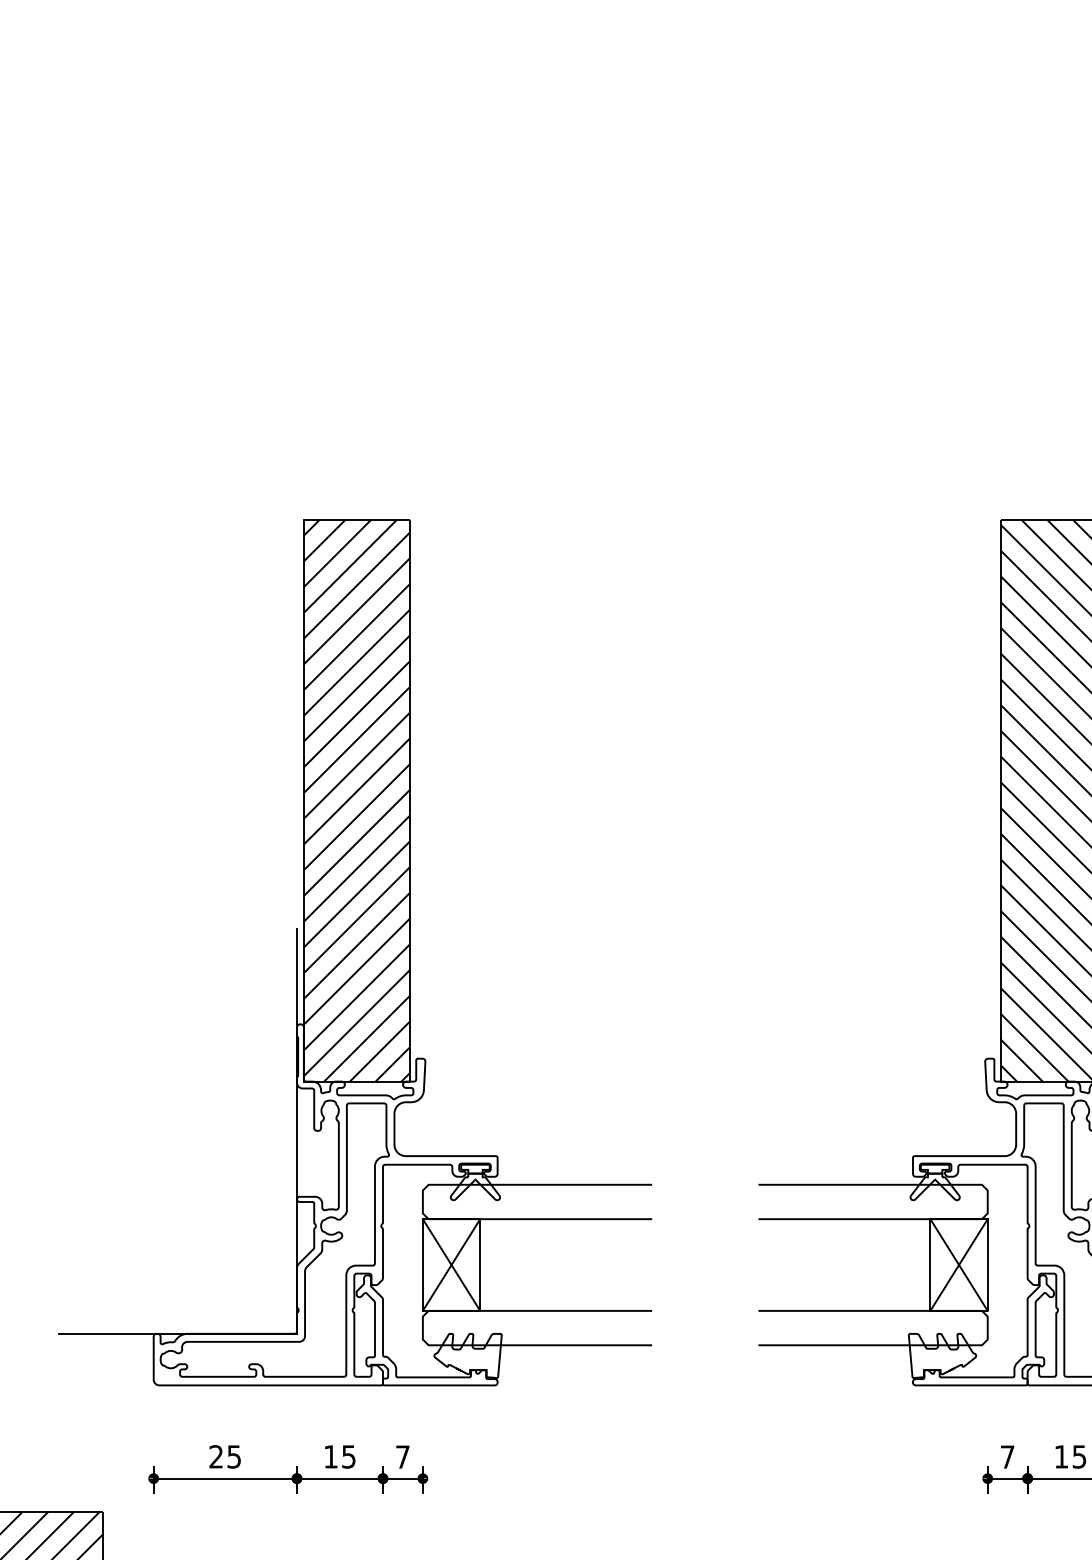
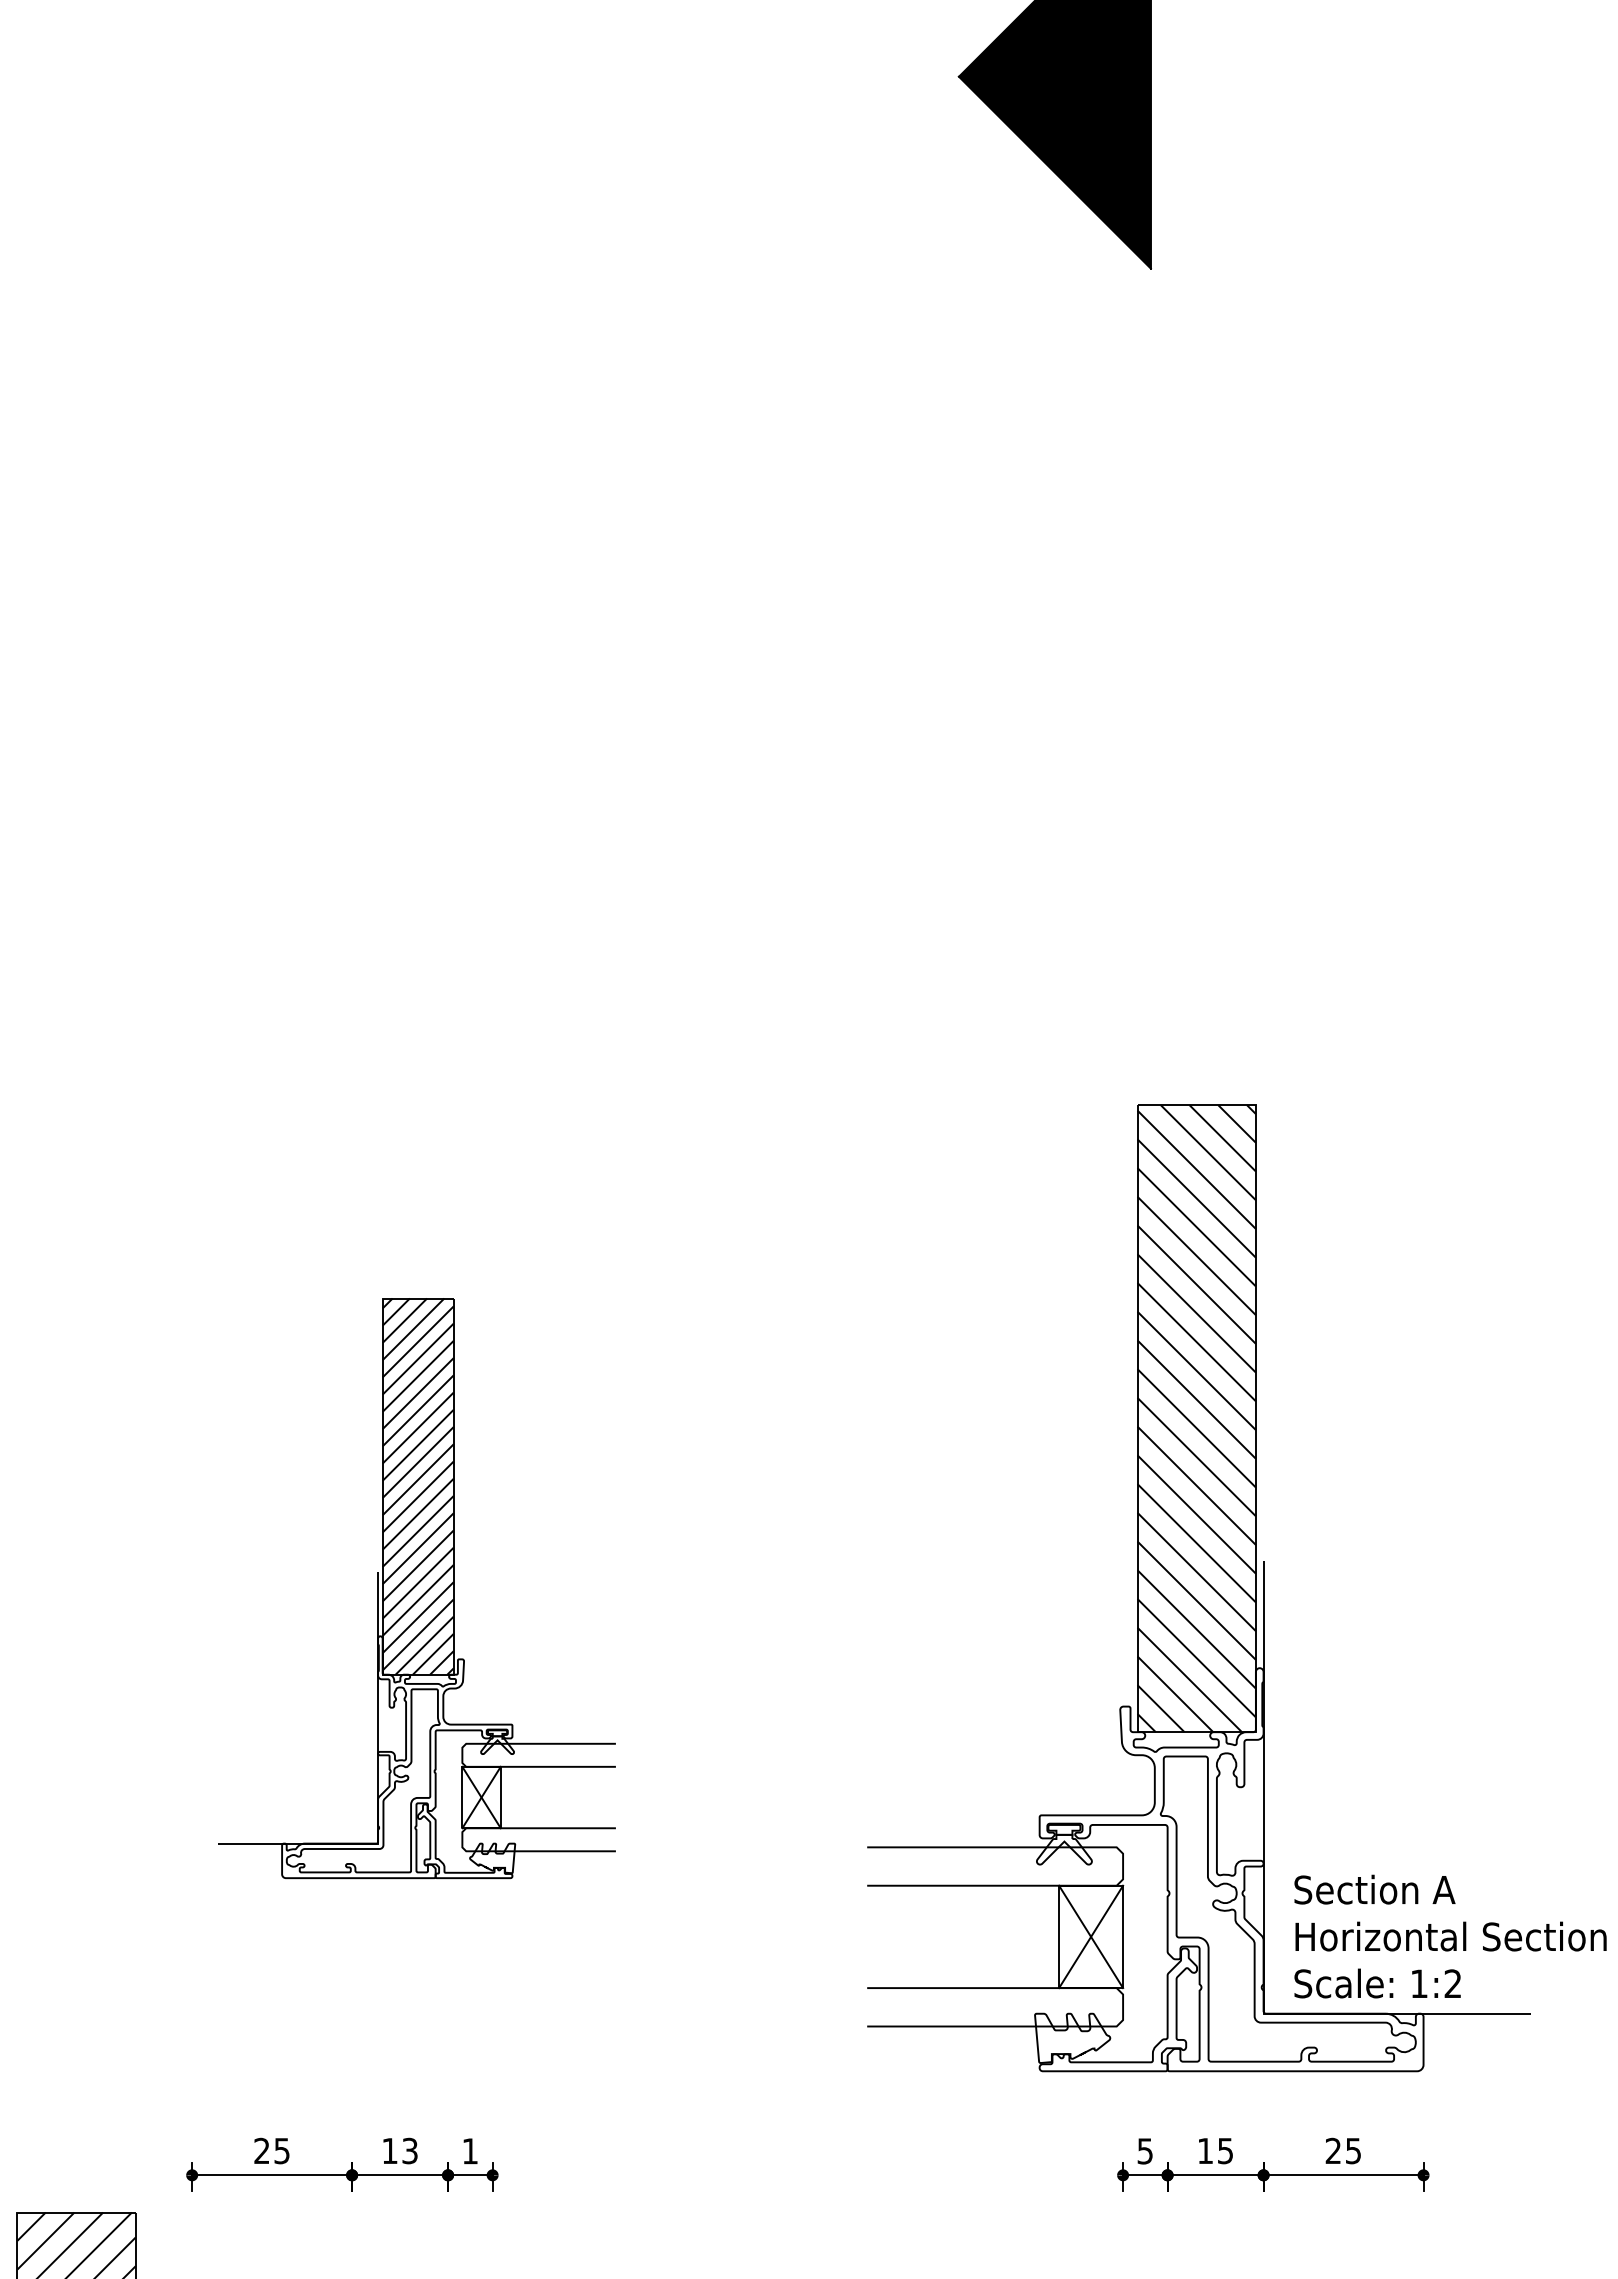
part: (354, 952) -> (416, 1588), size x0.6
text: (349, 1456) -> (410, 2150), 15 -> 13
text: (403, 1457) -> (470, 2151), 7 -> 1
text: (1006, 1457) -> (1144, 2151), 7 -> 5

